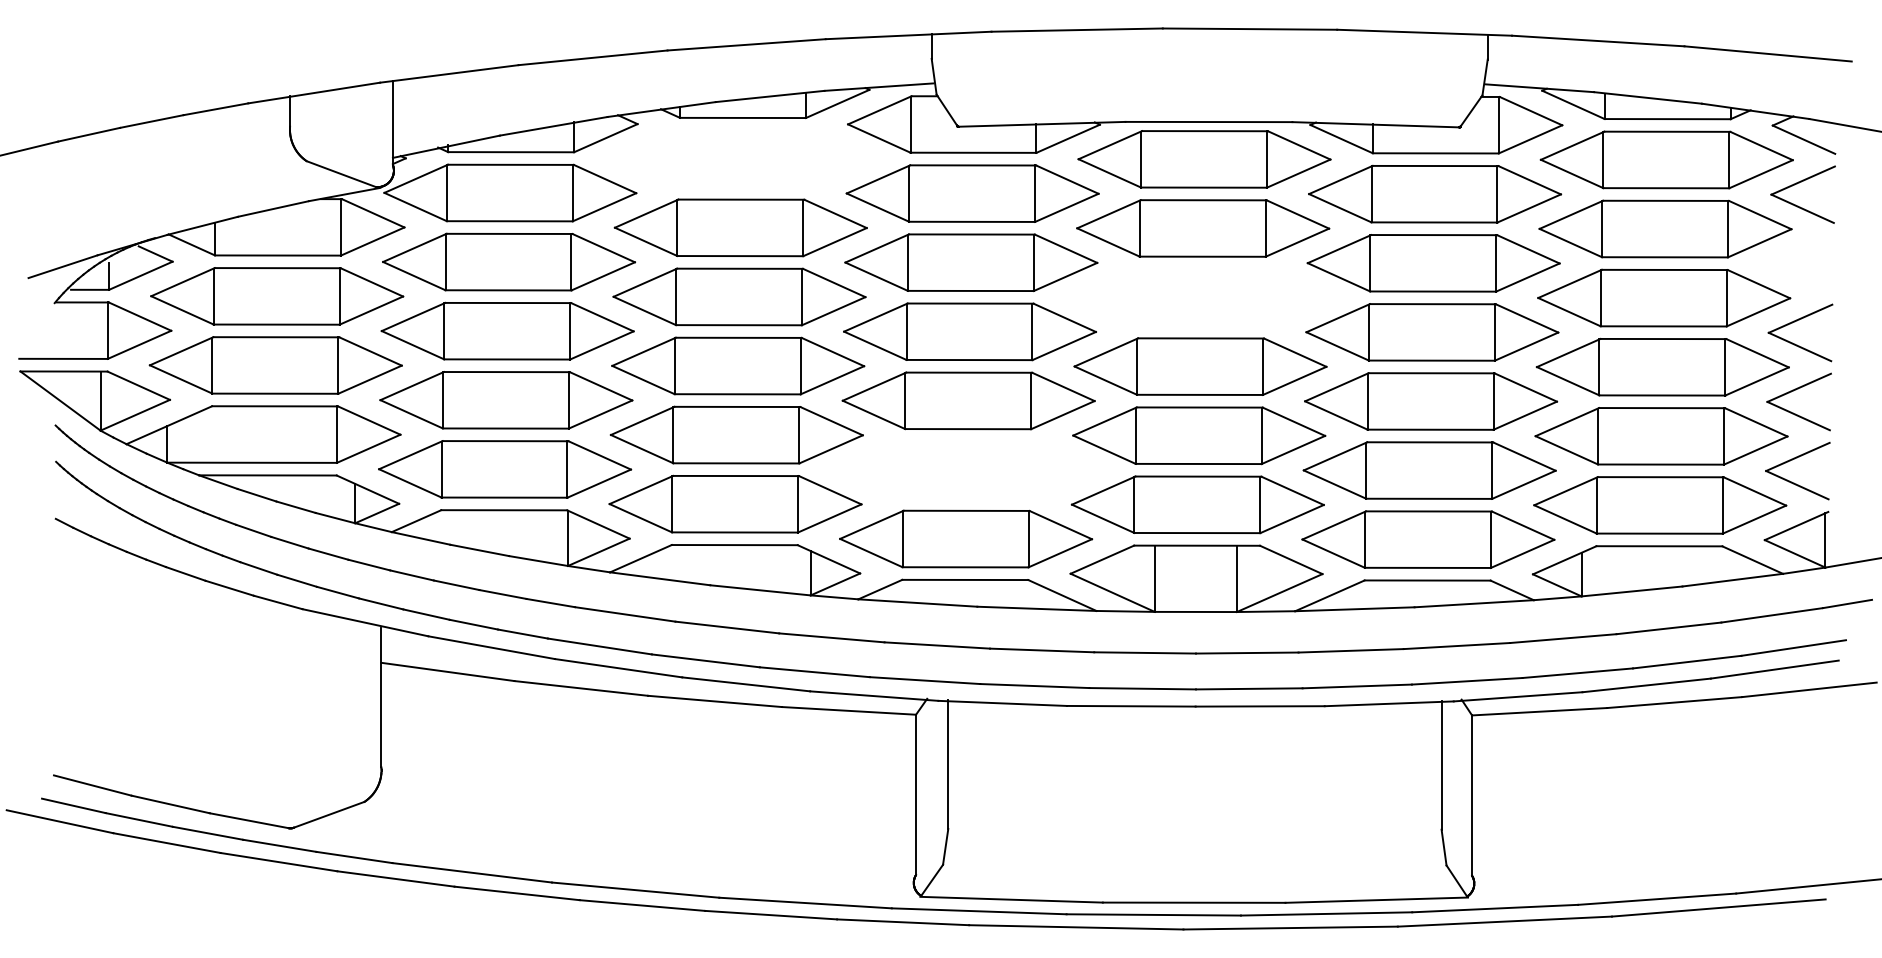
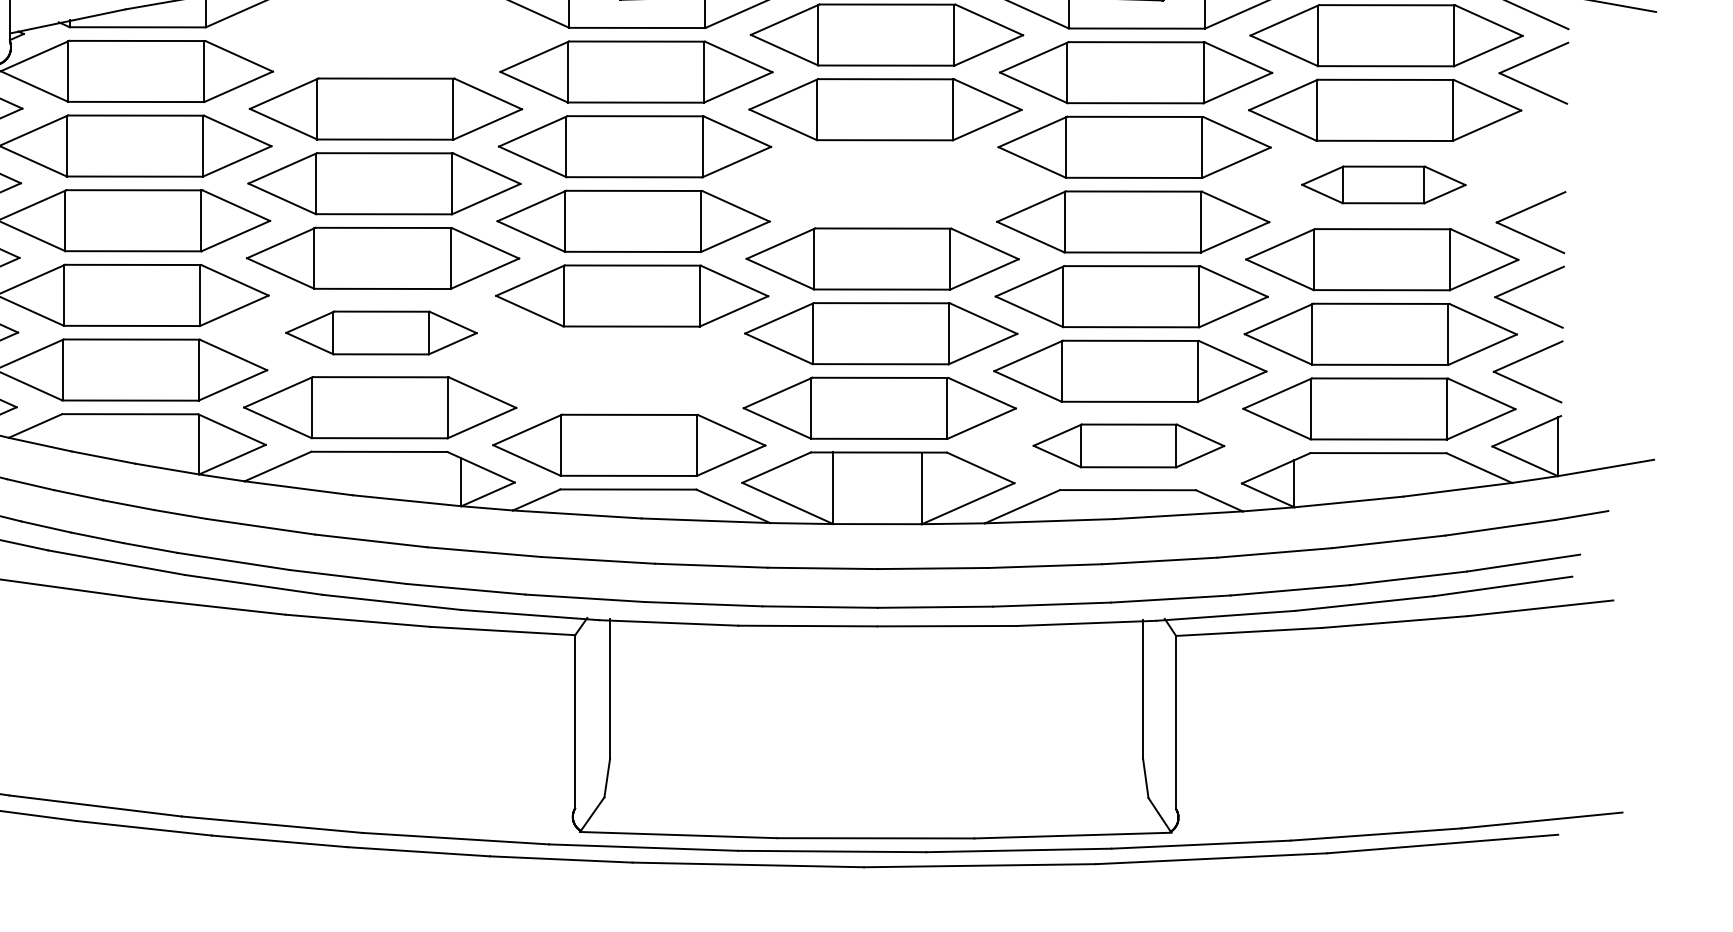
part: (1664, 297) -> (1384, 184), size x0.6
part: (736, 434) -> (381, 332), size x0.7
part: (1428, 539) -> (1129, 445), size x0.7

